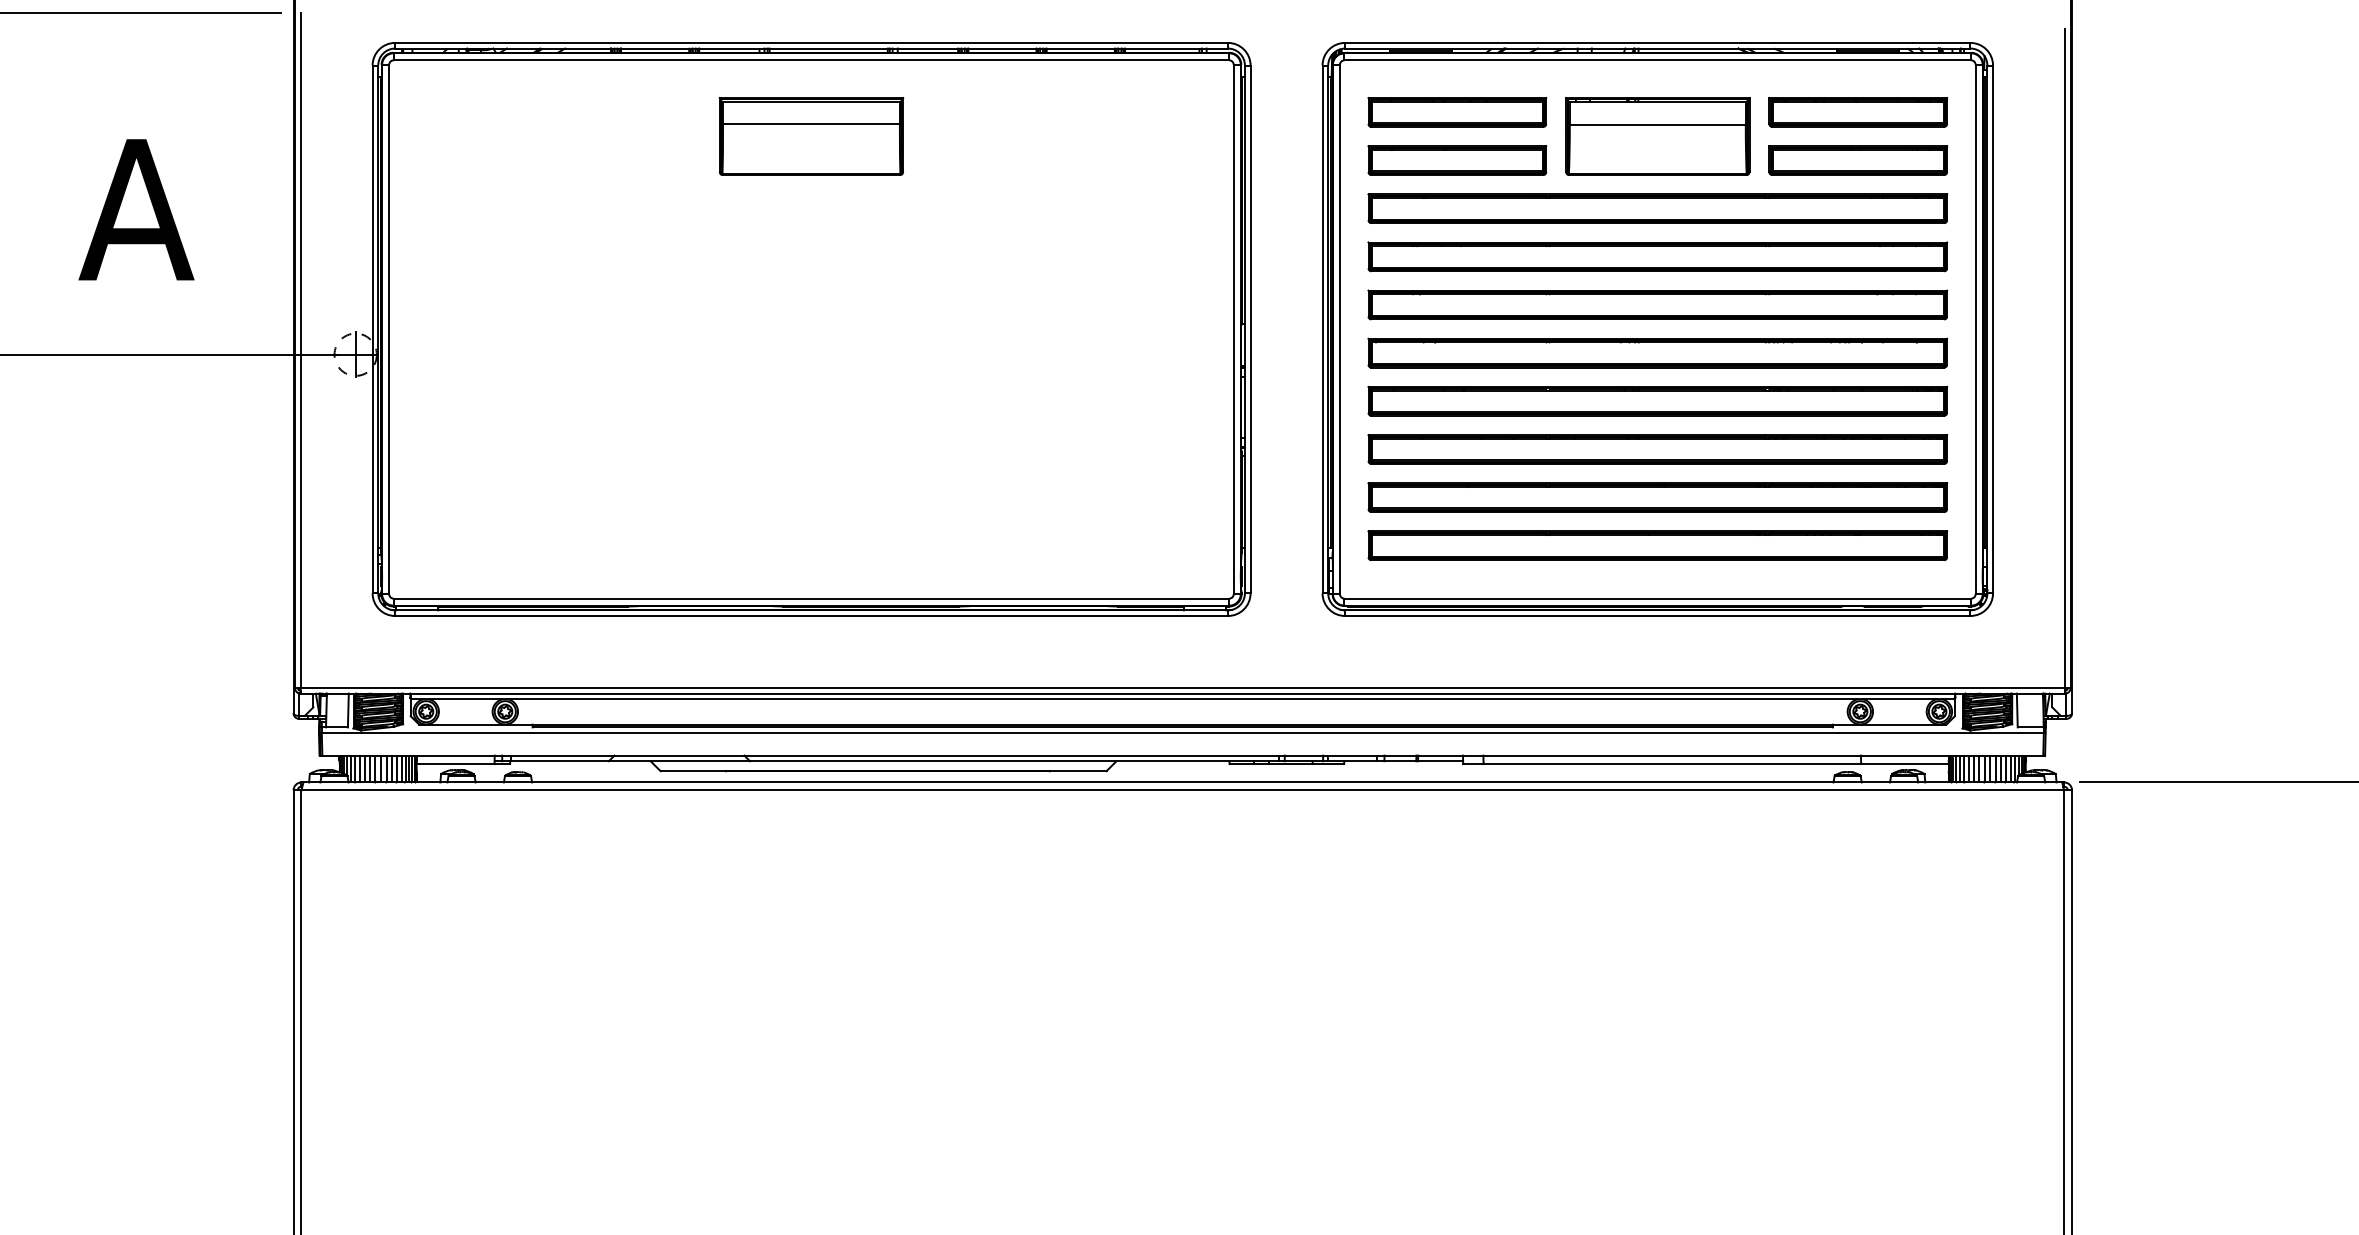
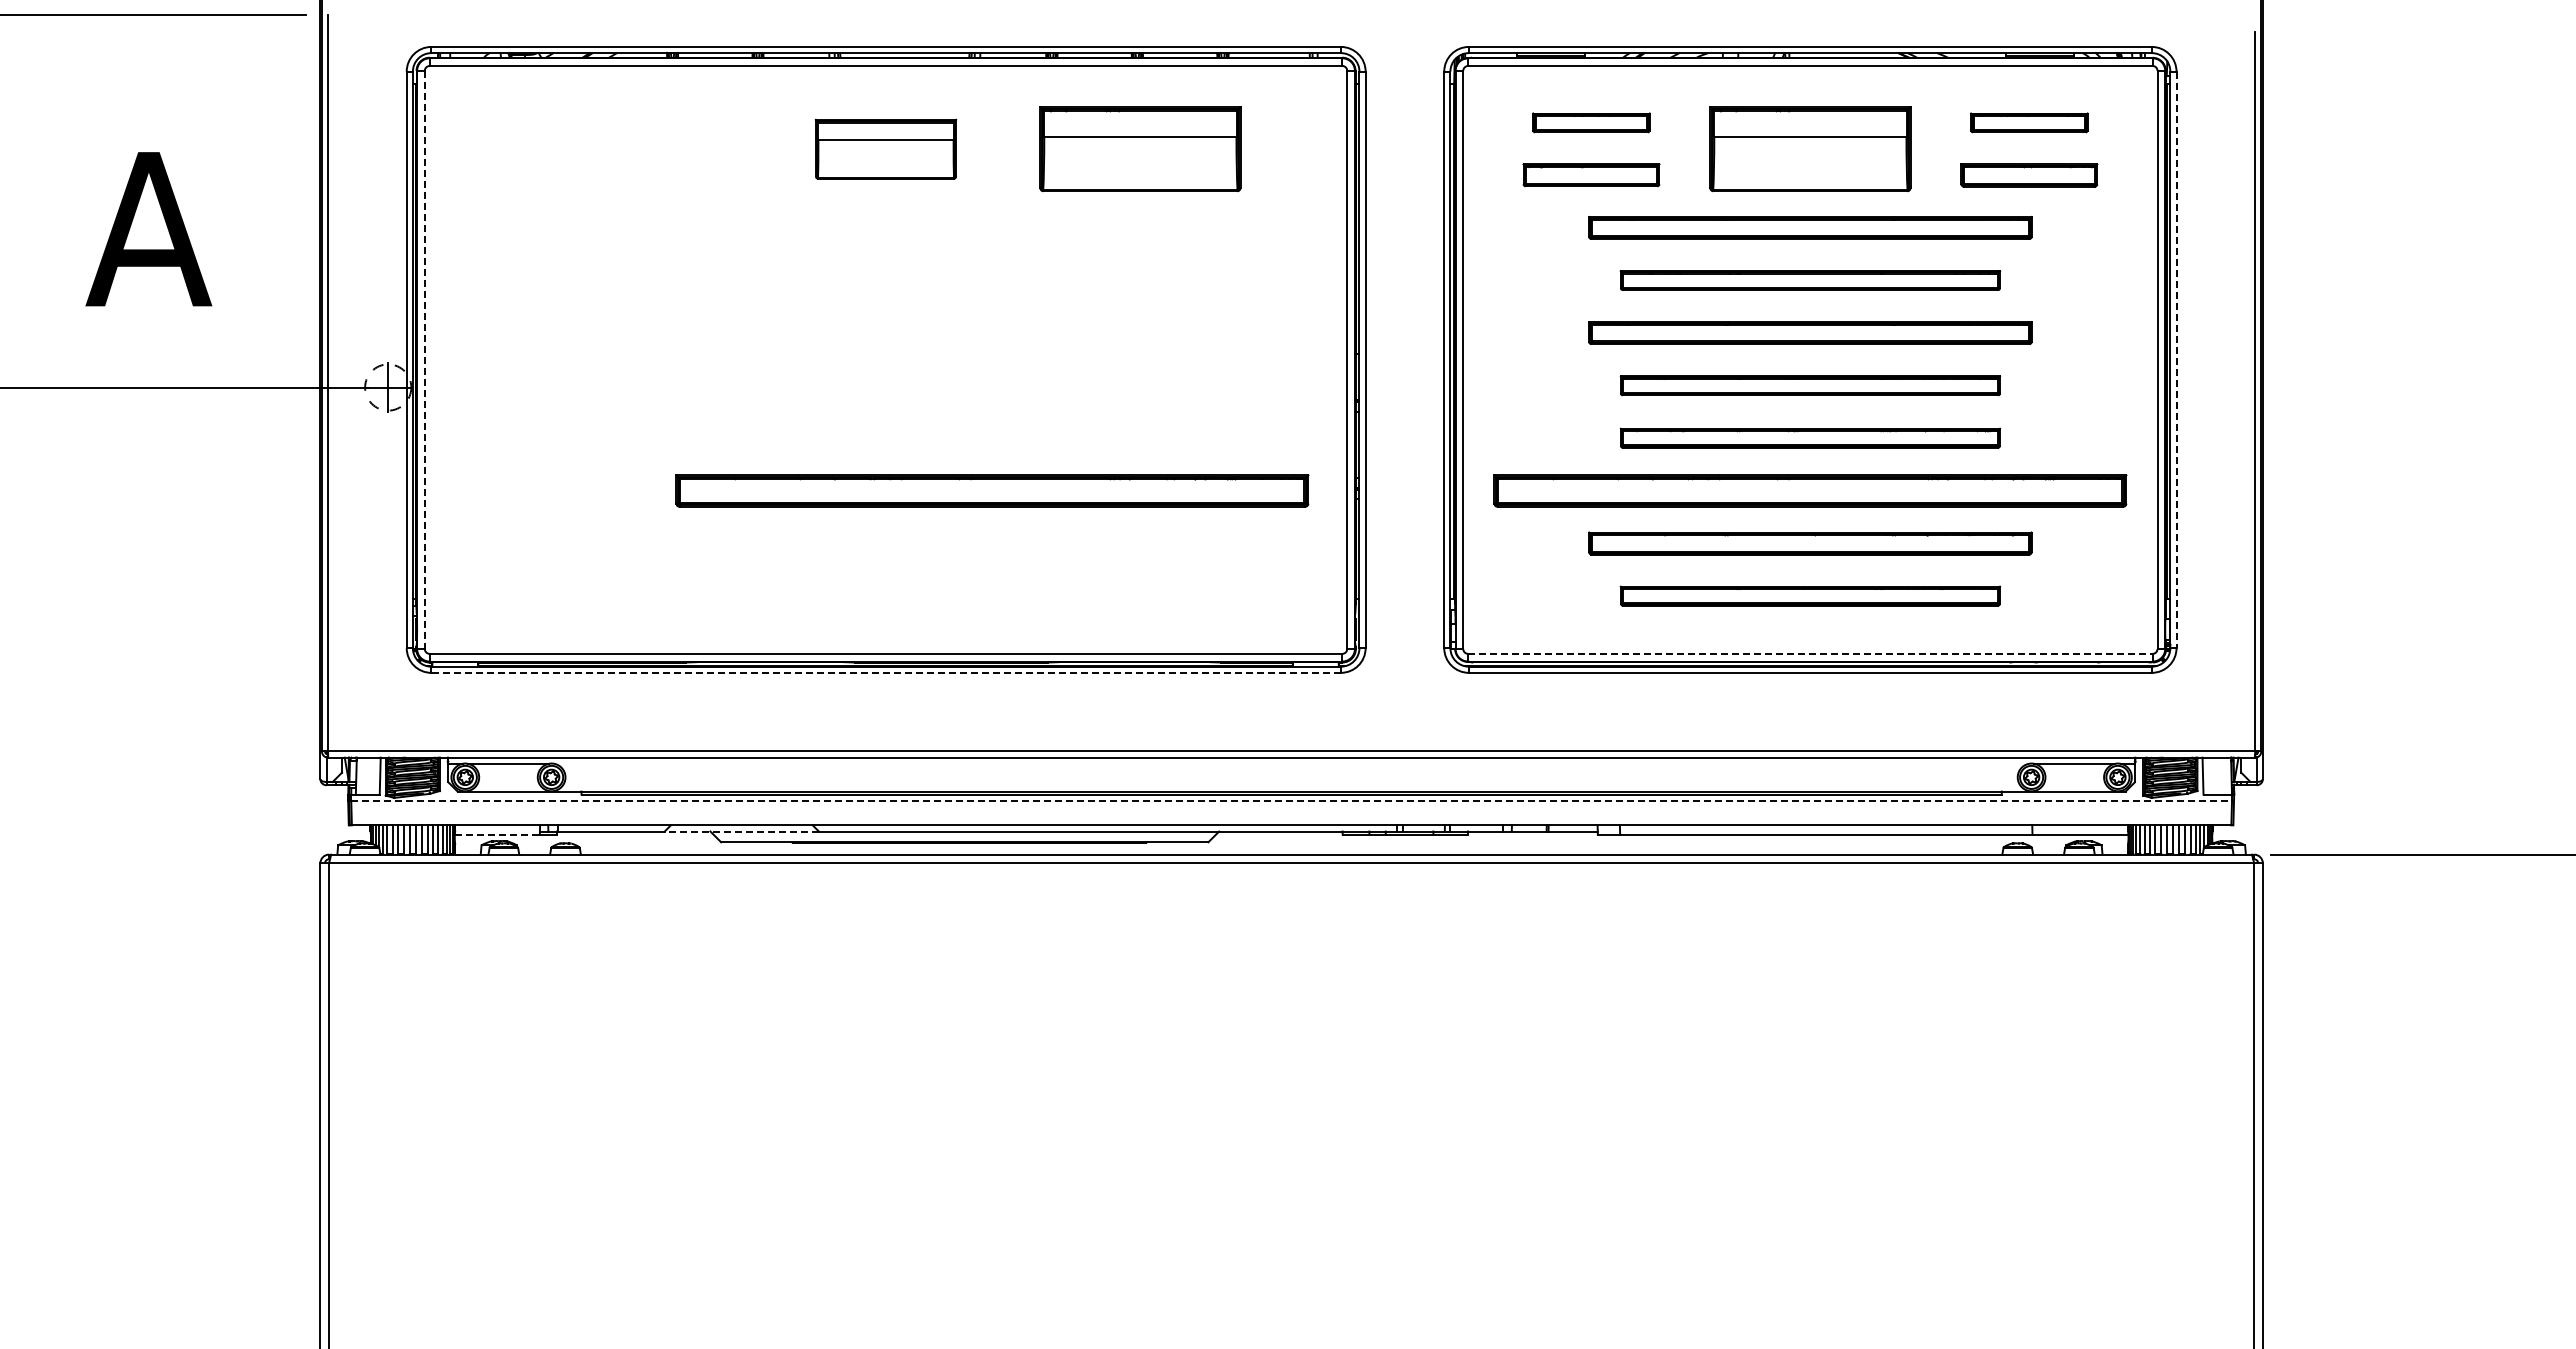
part: (1457, 112) -> (1591, 122), size x0.6
part: (1858, 112) -> (2029, 122), size x0.6
part: (1044, 135) -> (1140, 148), added
part: (810, 136) -> (885, 149), size x0.7
part: (1457, 159) -> (1591, 174), size x0.7
part: (1858, 160) -> (2029, 175), size x0.7
part: (1657, 208) -> (1810, 227), size x0.7
part: (1657, 256) -> (1810, 280), size x0.6
part: (1657, 304) -> (1810, 332), size x0.7
line: (388, 330) -> (424, 360), solid -> dashed
line: (1993, 330) -> (2176, 360), solid -> dashed
part: (1657, 352) -> (1810, 385), size x0.6
part: (1657, 400) -> (1810, 437), size x0.6
part: (908, 449) -> (992, 490), added
part: (1657, 497) -> (1810, 543), size x0.7
part: (1657, 545) -> (1810, 595), size x0.6
line: (1657, 598) -> (1810, 653), solid -> dashed
line: (811, 615) -> (886, 672), solid -> dashed
line: (1182, 698) -> (1291, 763), removed
line: (1183, 732) -> (1292, 800), solid -> dashed
line: (679, 761) -> (741, 831), solid -> dashed
line: (455, 763) -> (497, 834), solid -> dashed

